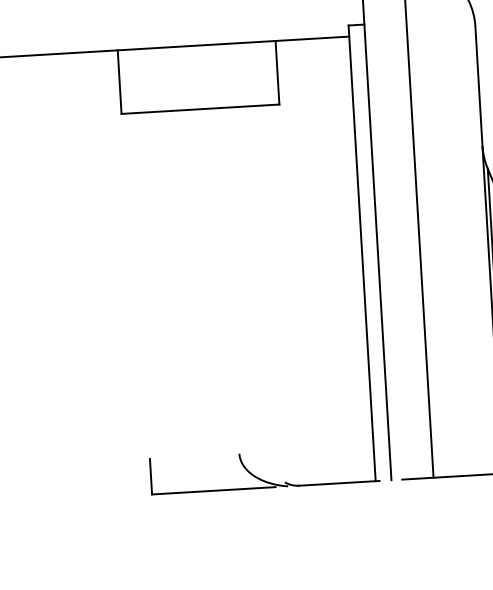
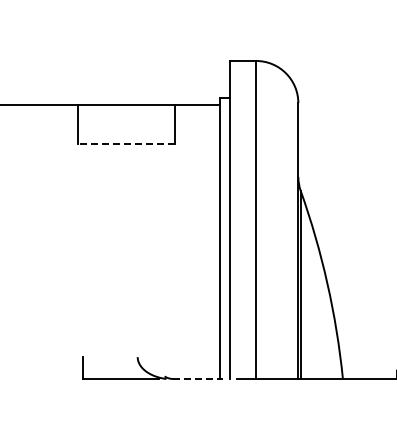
line: (200, 108) -> (126, 143), solid -> dashed
line: (340, 484) -> (198, 379), solid -> dashed

